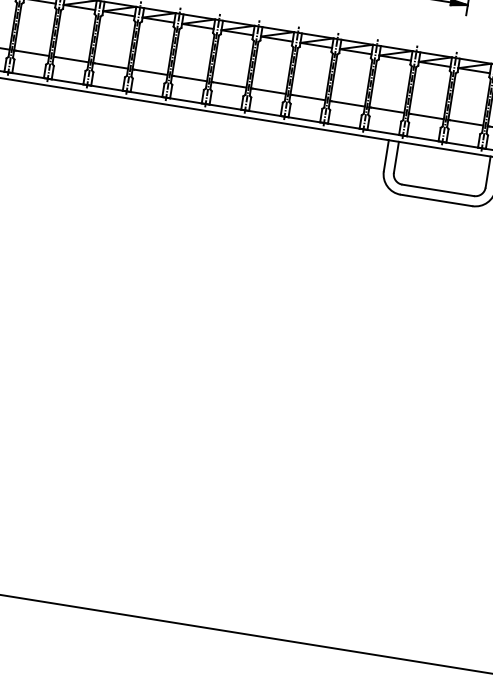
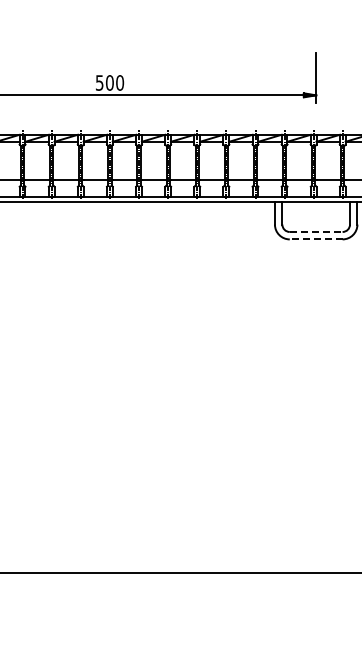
line: (438, 189) -> (316, 231), solid -> dashed
line: (435, 200) -> (315, 239), solid -> dashed

